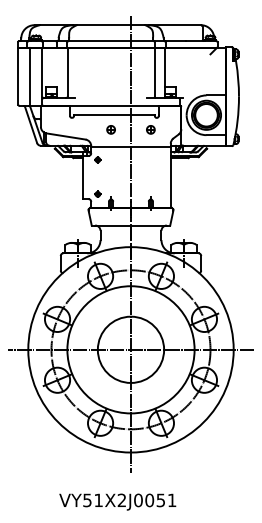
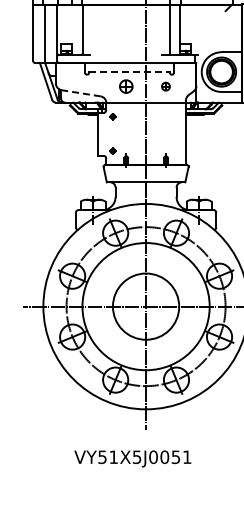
line: (114, 115) -> (129, 72), solid -> dashed
part: (110, 129) -> (125, 86), size x1.6
line: (66, 136) -> (81, 93), solid -> dashed
text: (121, 500) -> (136, 457), VY51X2J0051 -> VY51X5J0051

